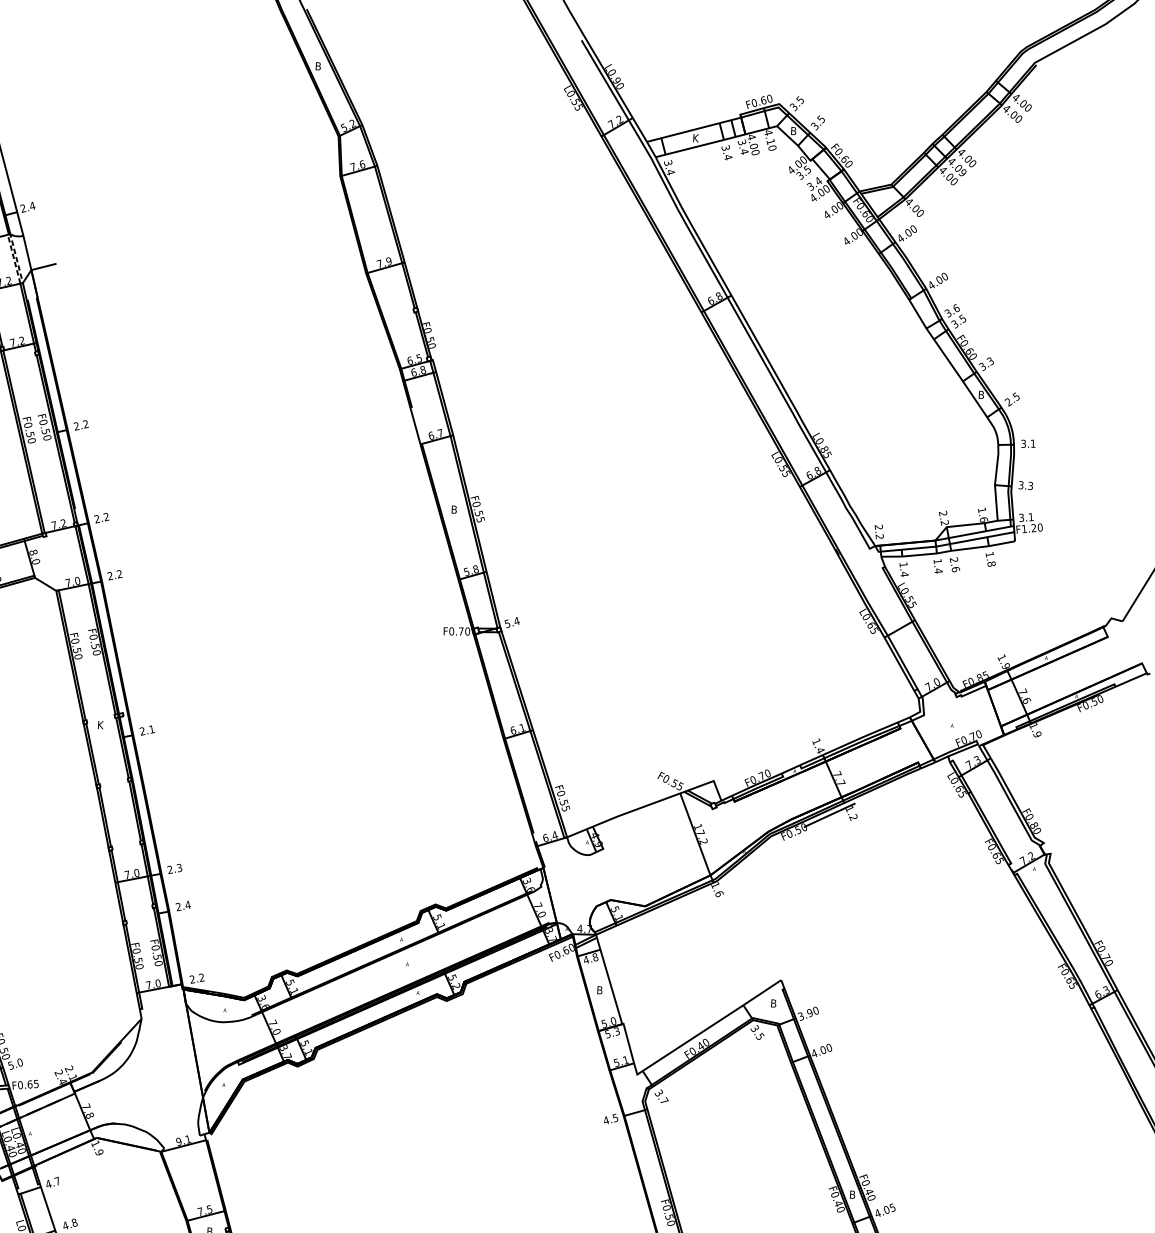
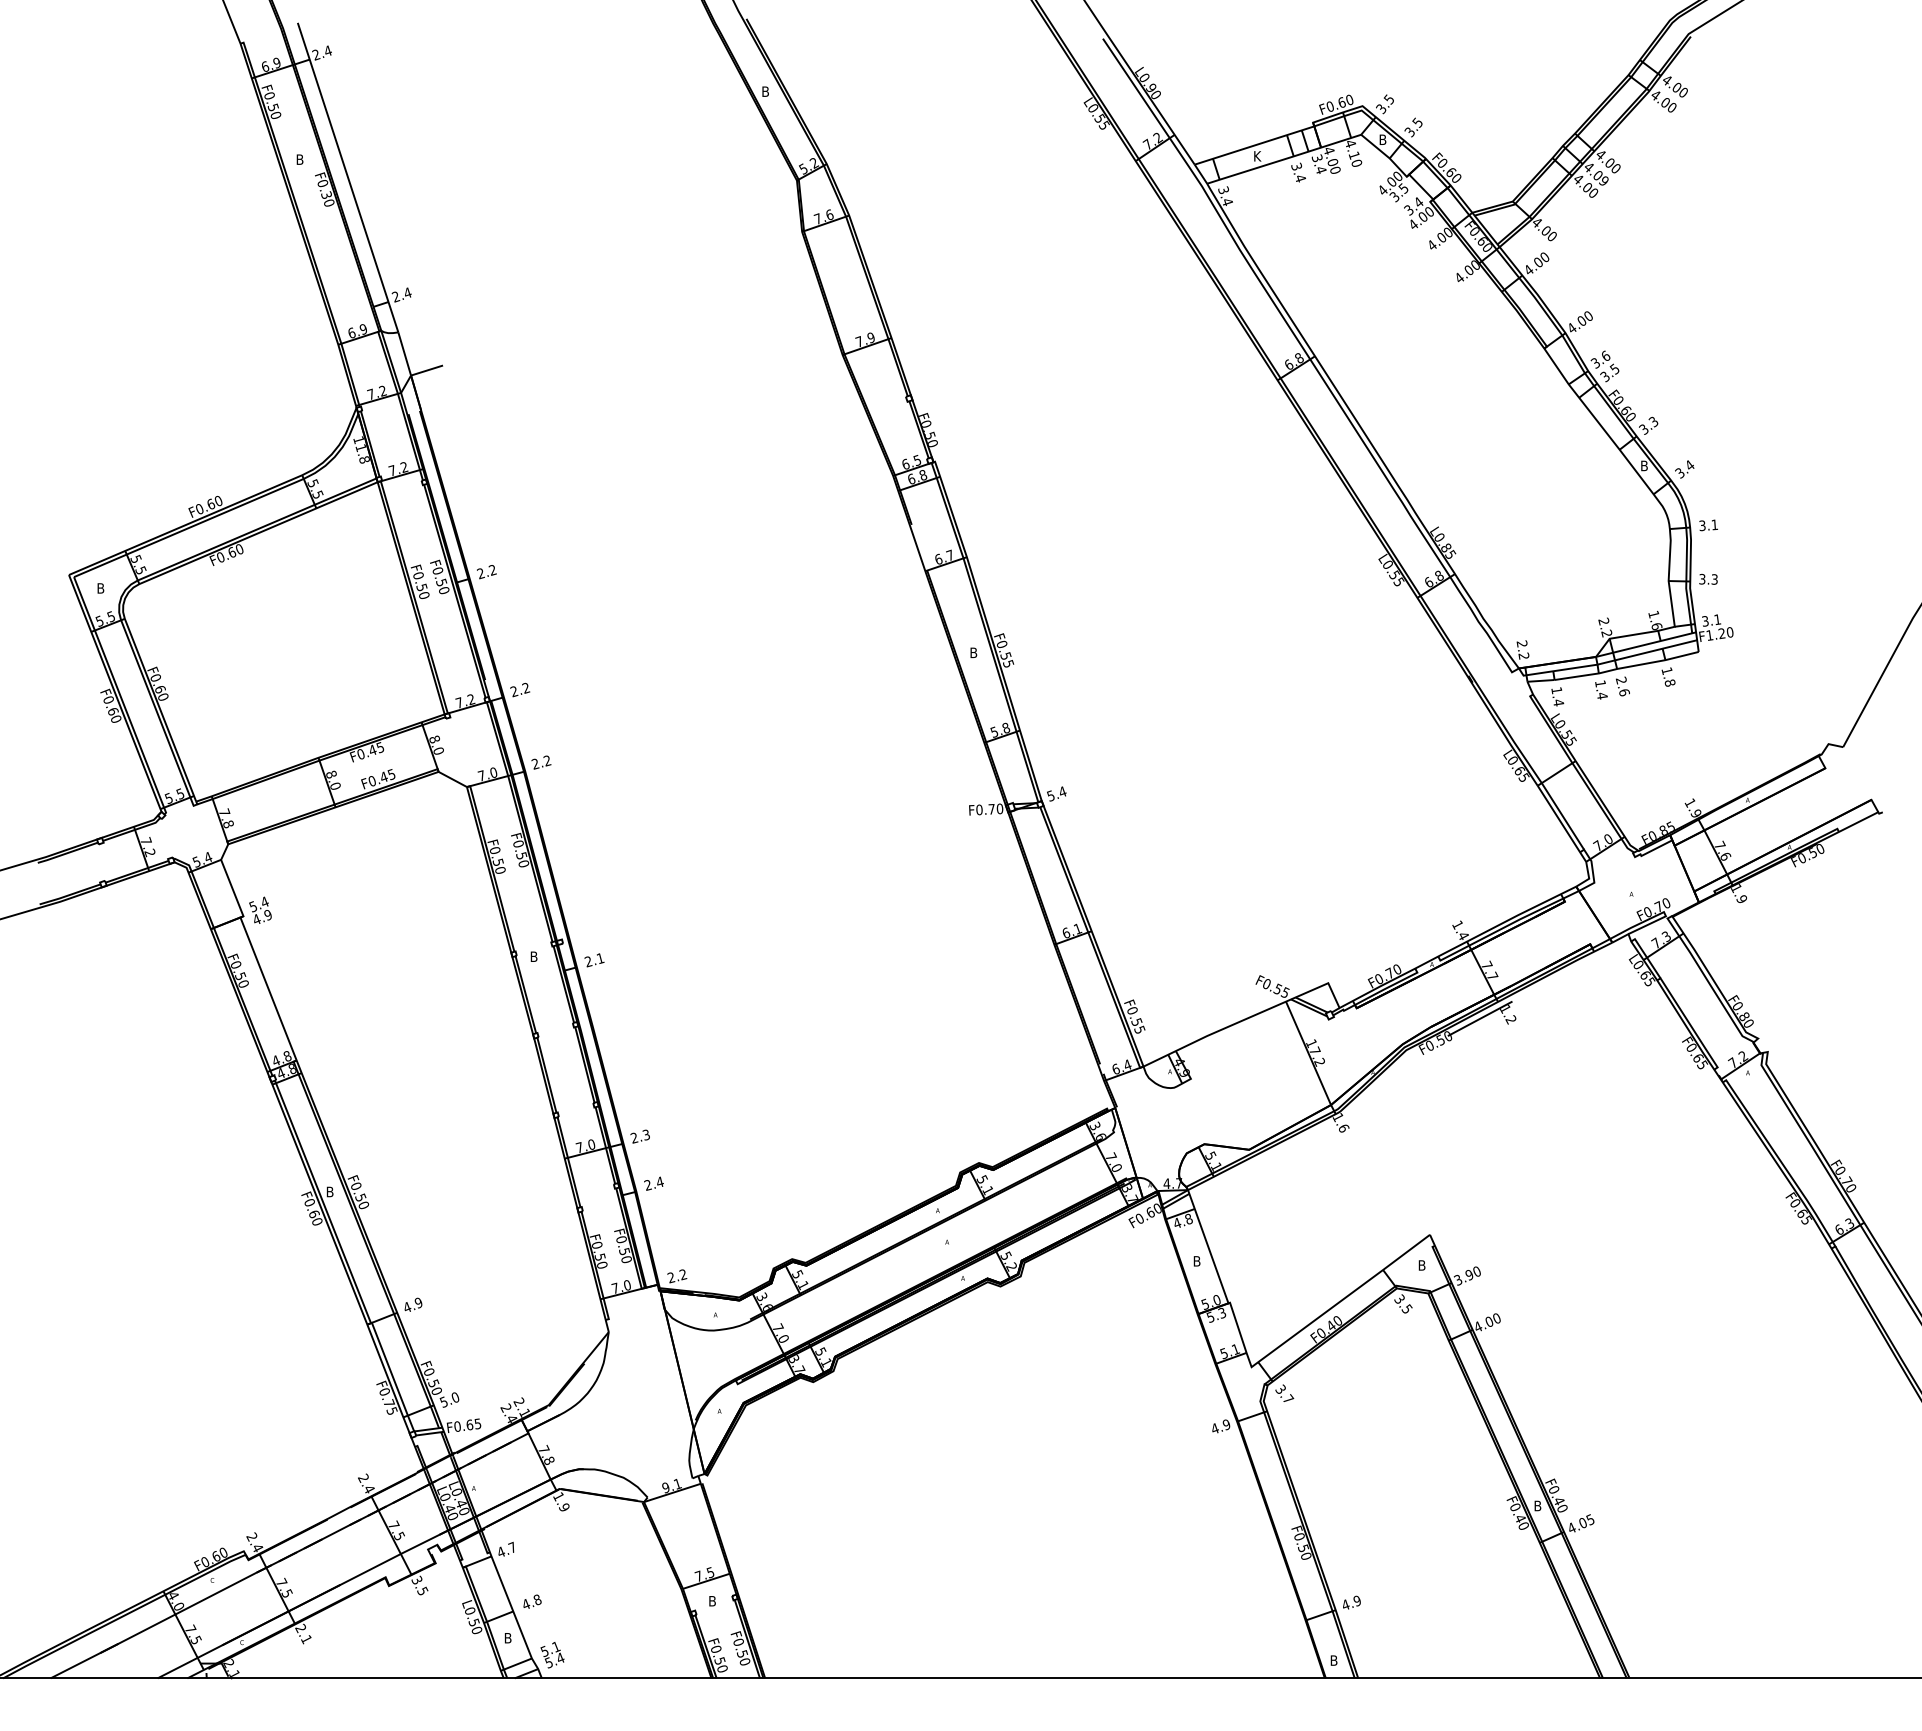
line: (8, 234) -> (379, 331), dashed -> solid
text: (1012, 398) -> (1684, 468), 2.5 -> 3.4
text: (100, 724) -> (534, 956), K -> B
text: (615, 1117) -> (1226, 1424), 4.5 -> 4.9

